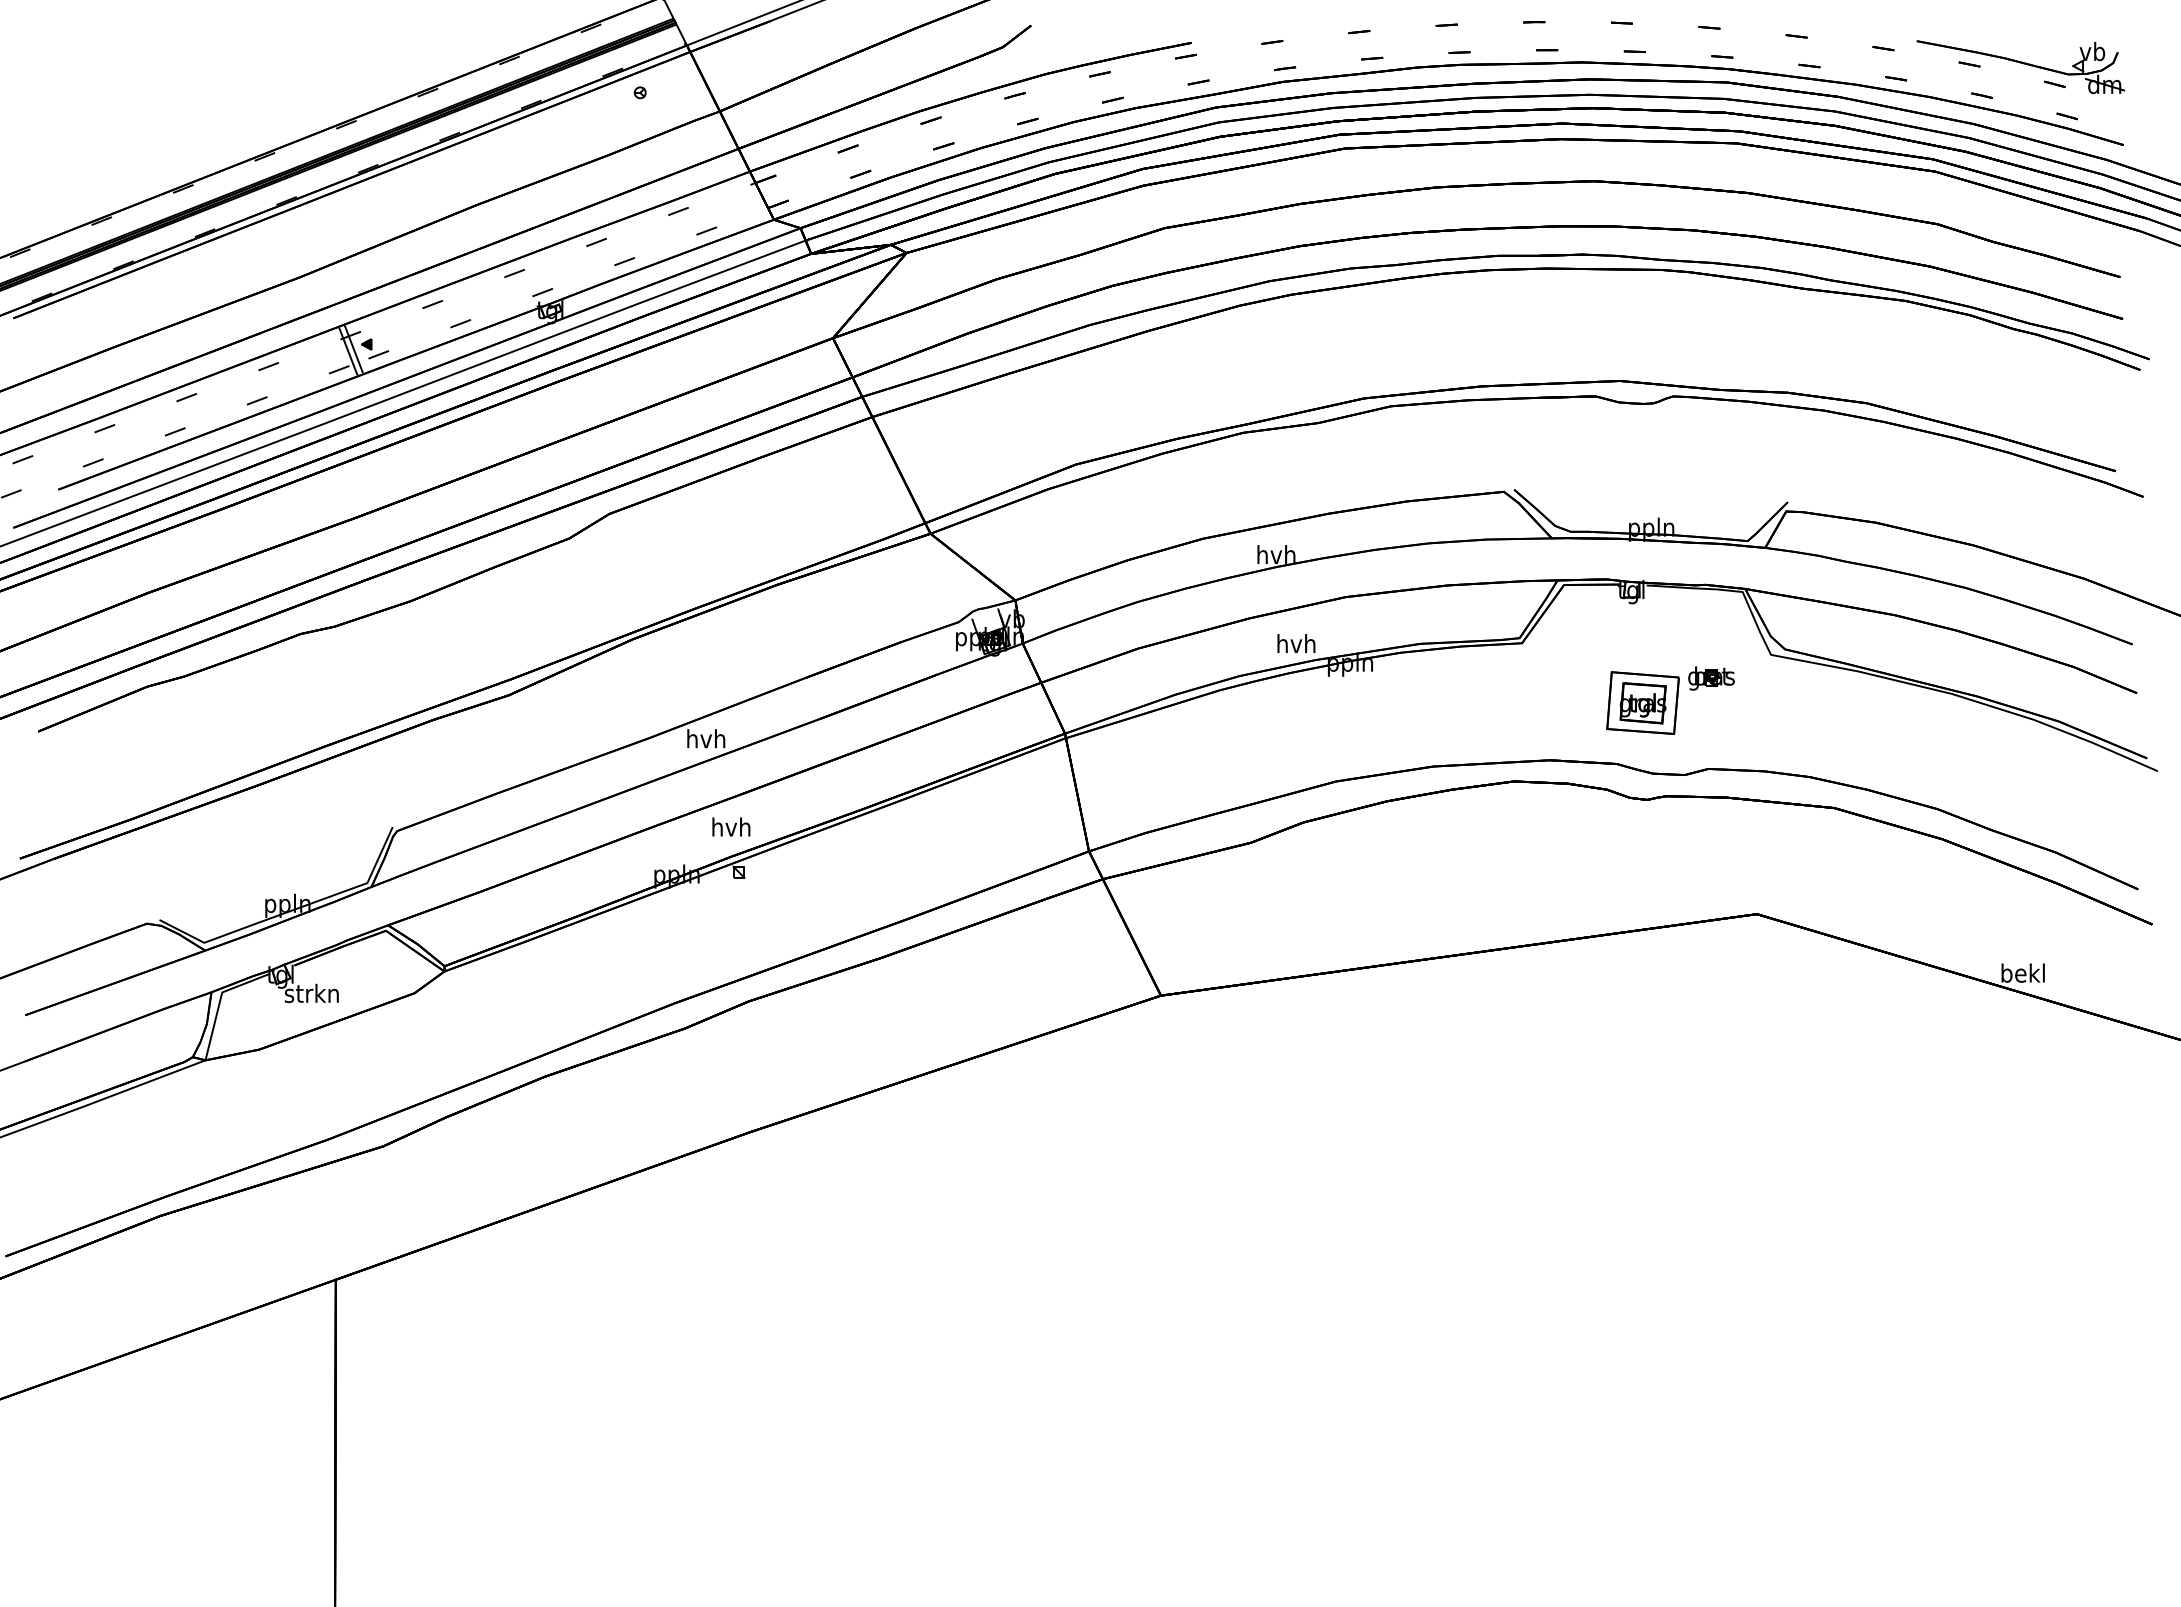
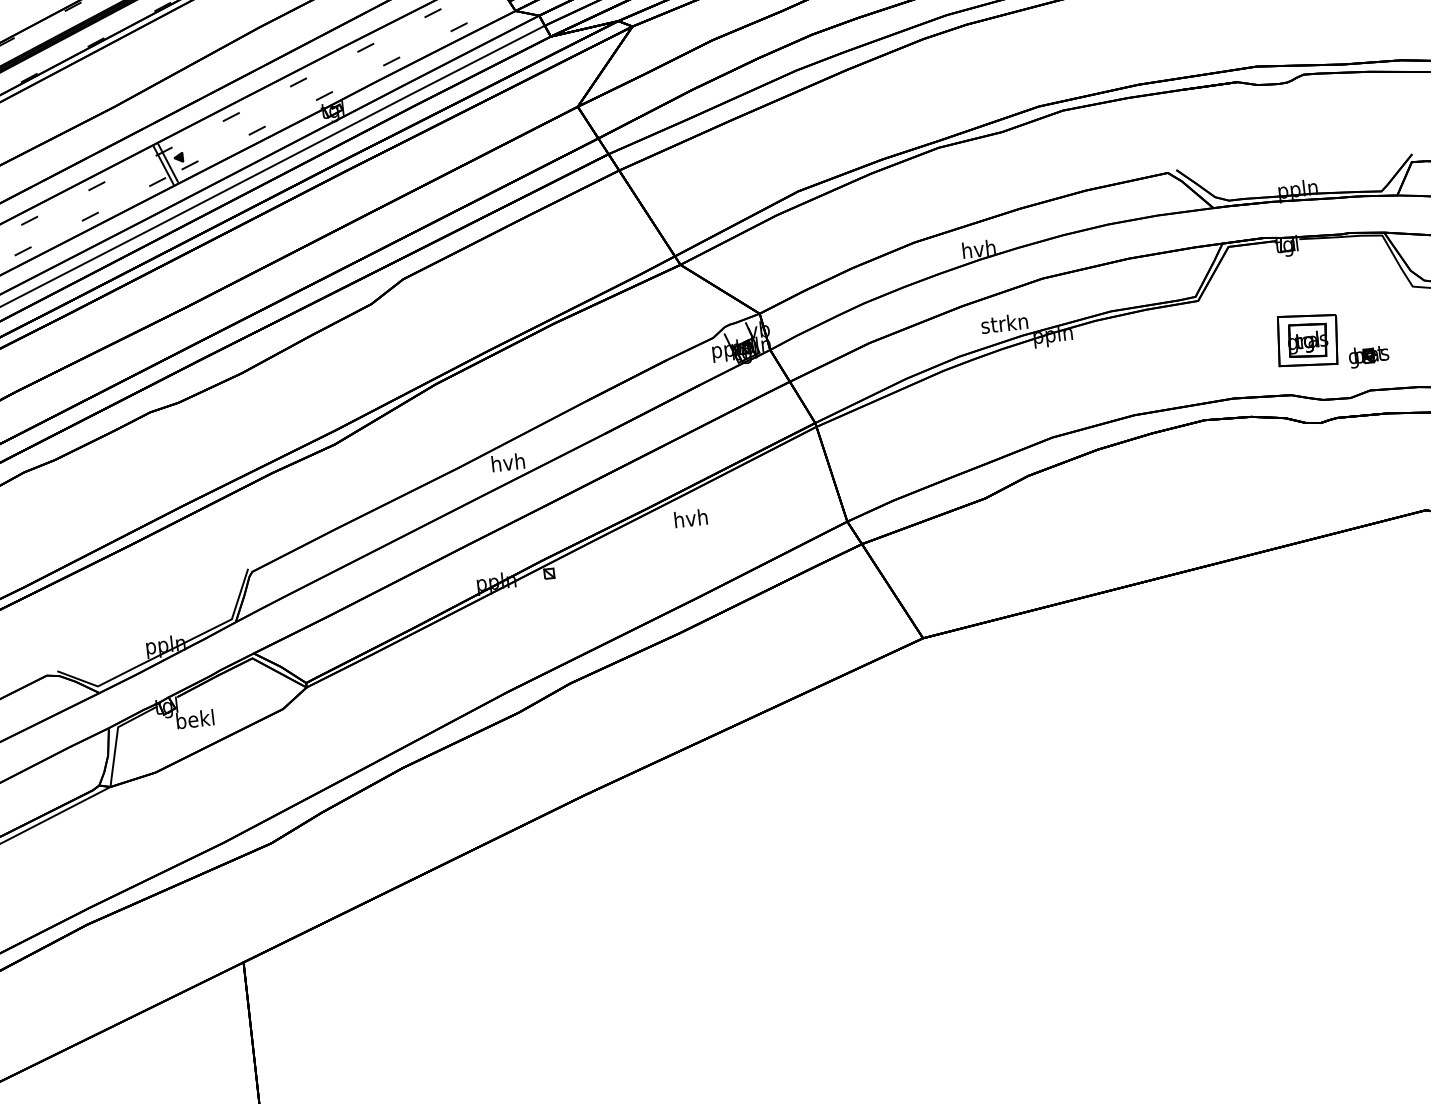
text: (1295, 643) -> (1004, 323), hvh -> strkn
part: (1711, 678) -> (1368, 356), moved
text: (731, 826) -> (691, 517), moved
text: (311, 993) -> (194, 719), strkn -> bekl

